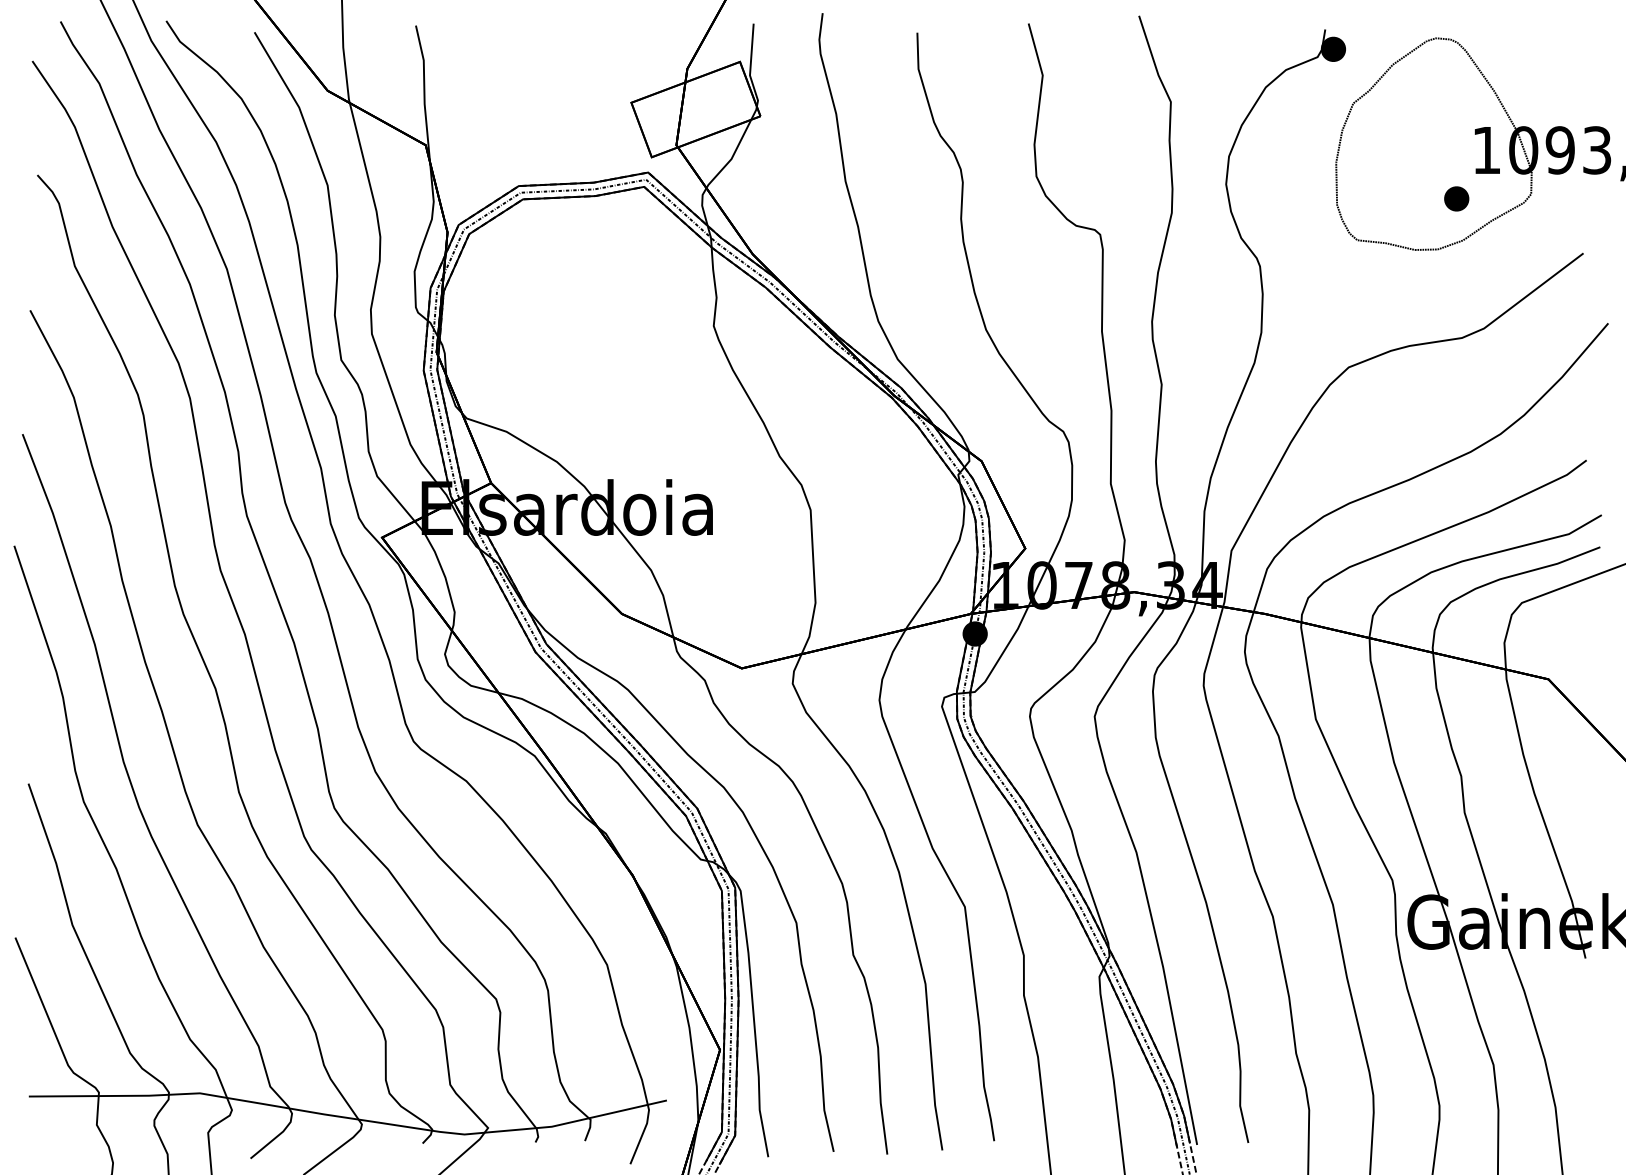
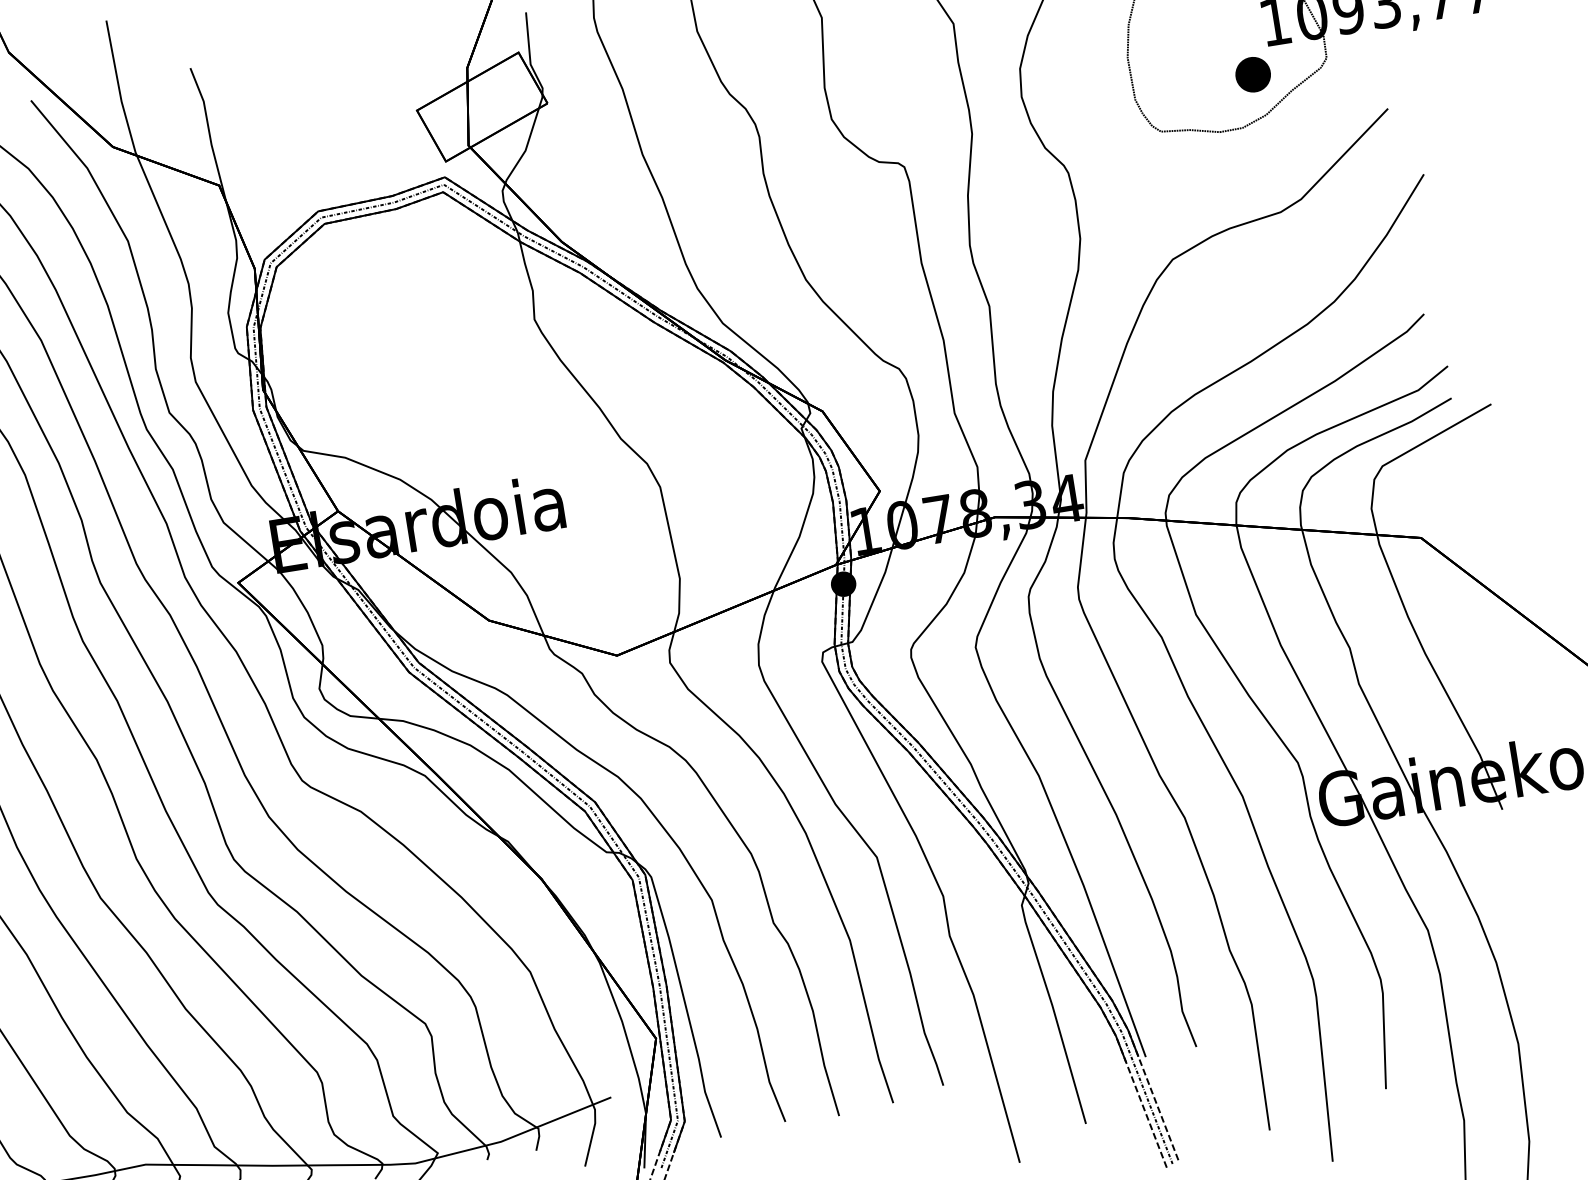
part: (1456, 198) -> (1253, 74), size x1.4

